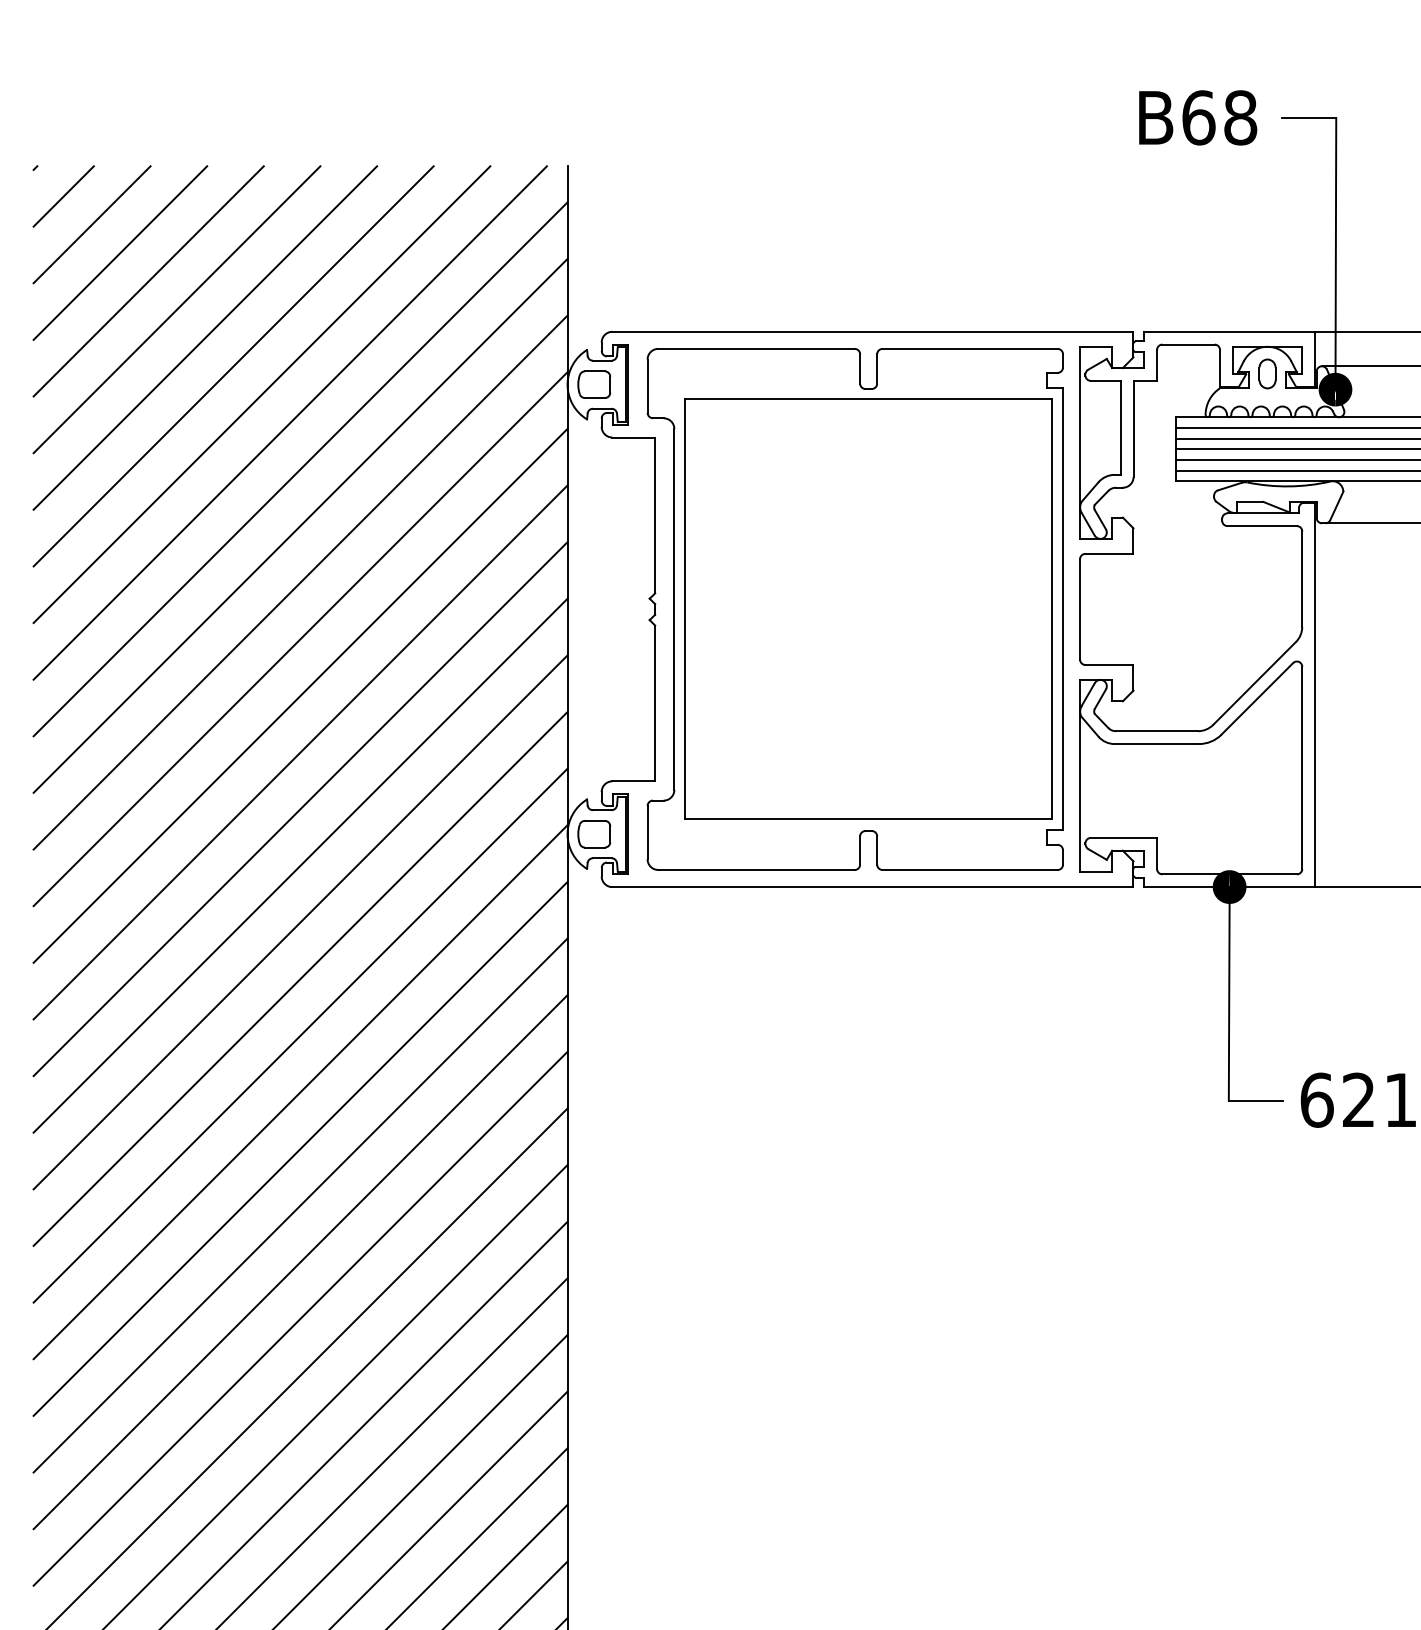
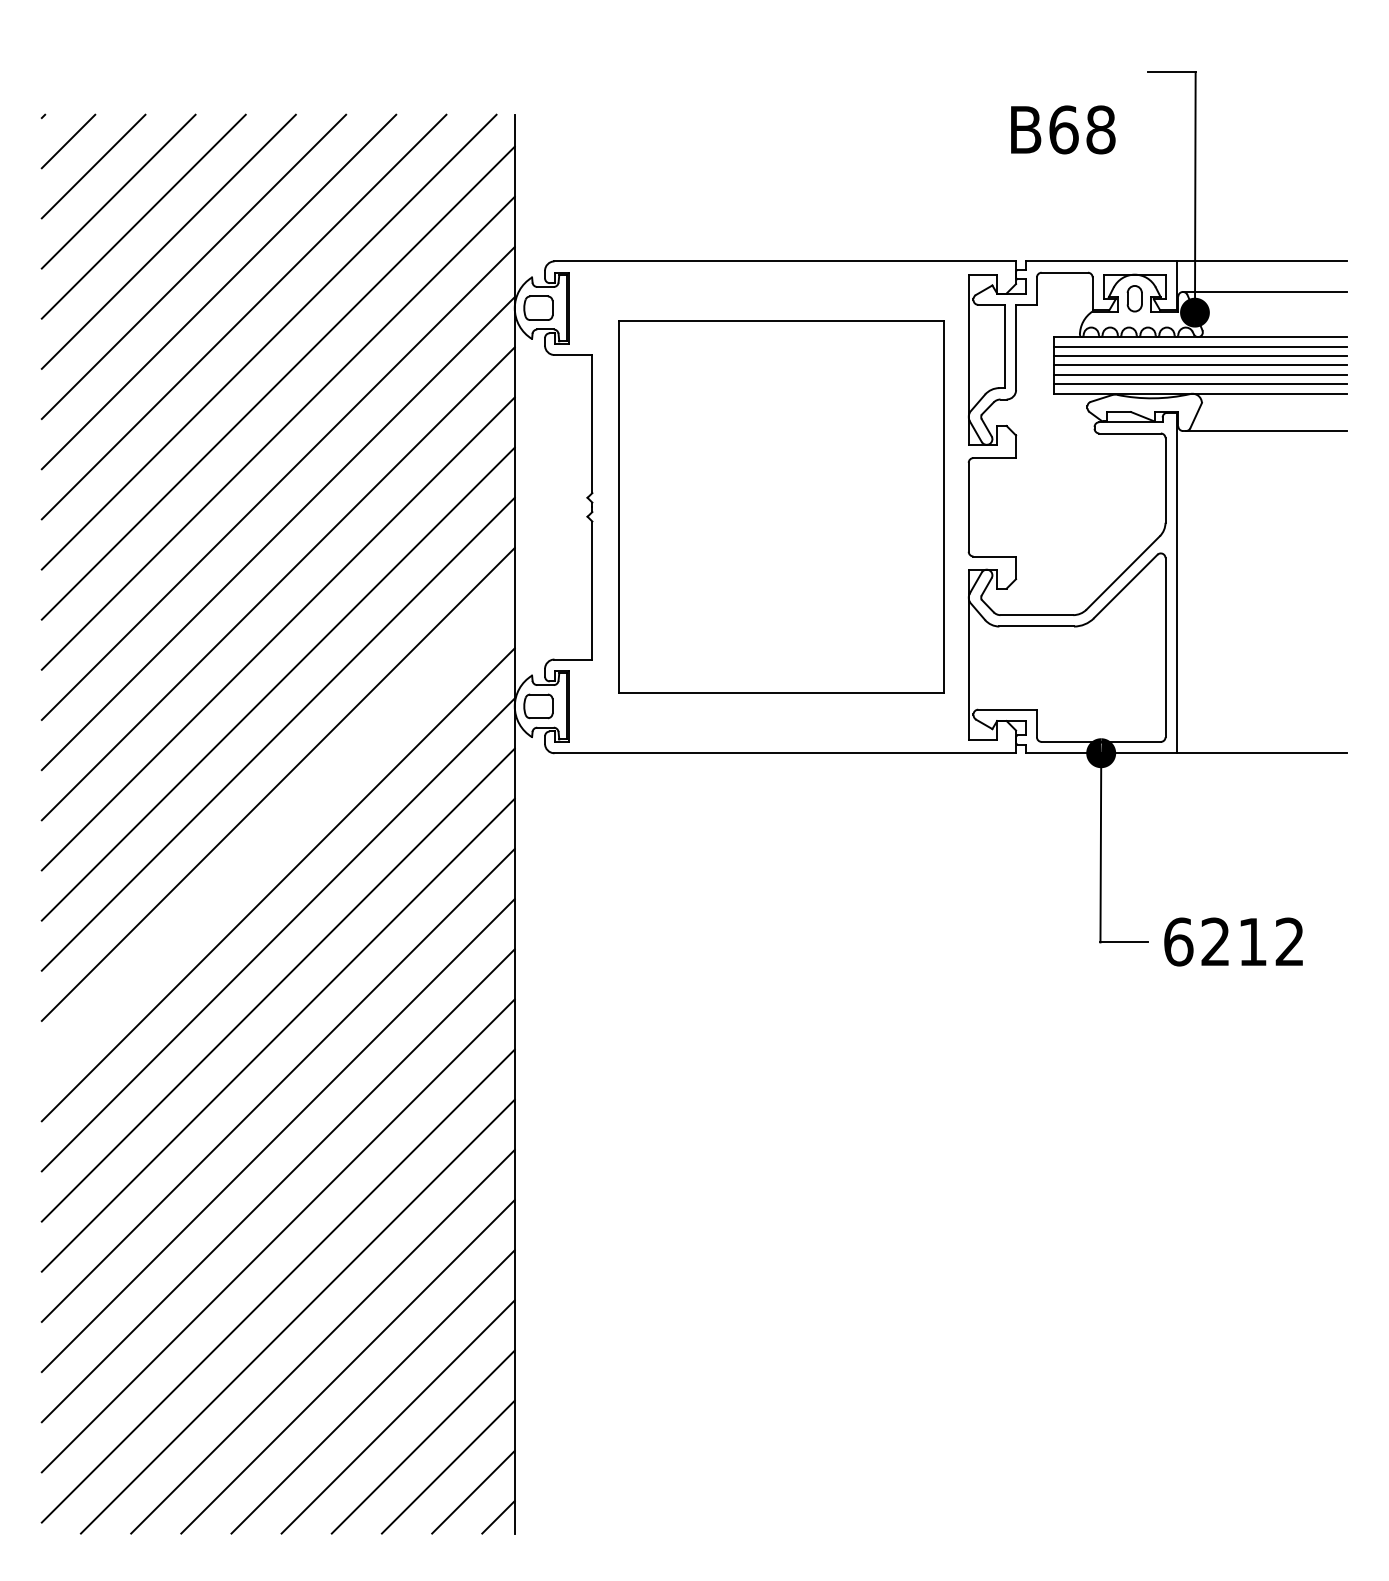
text: (1198, 117) -> (1063, 129), moved
part: (855, 608) -> (769, 506), removed
line: (299, 978) -> (277, 834), removed

